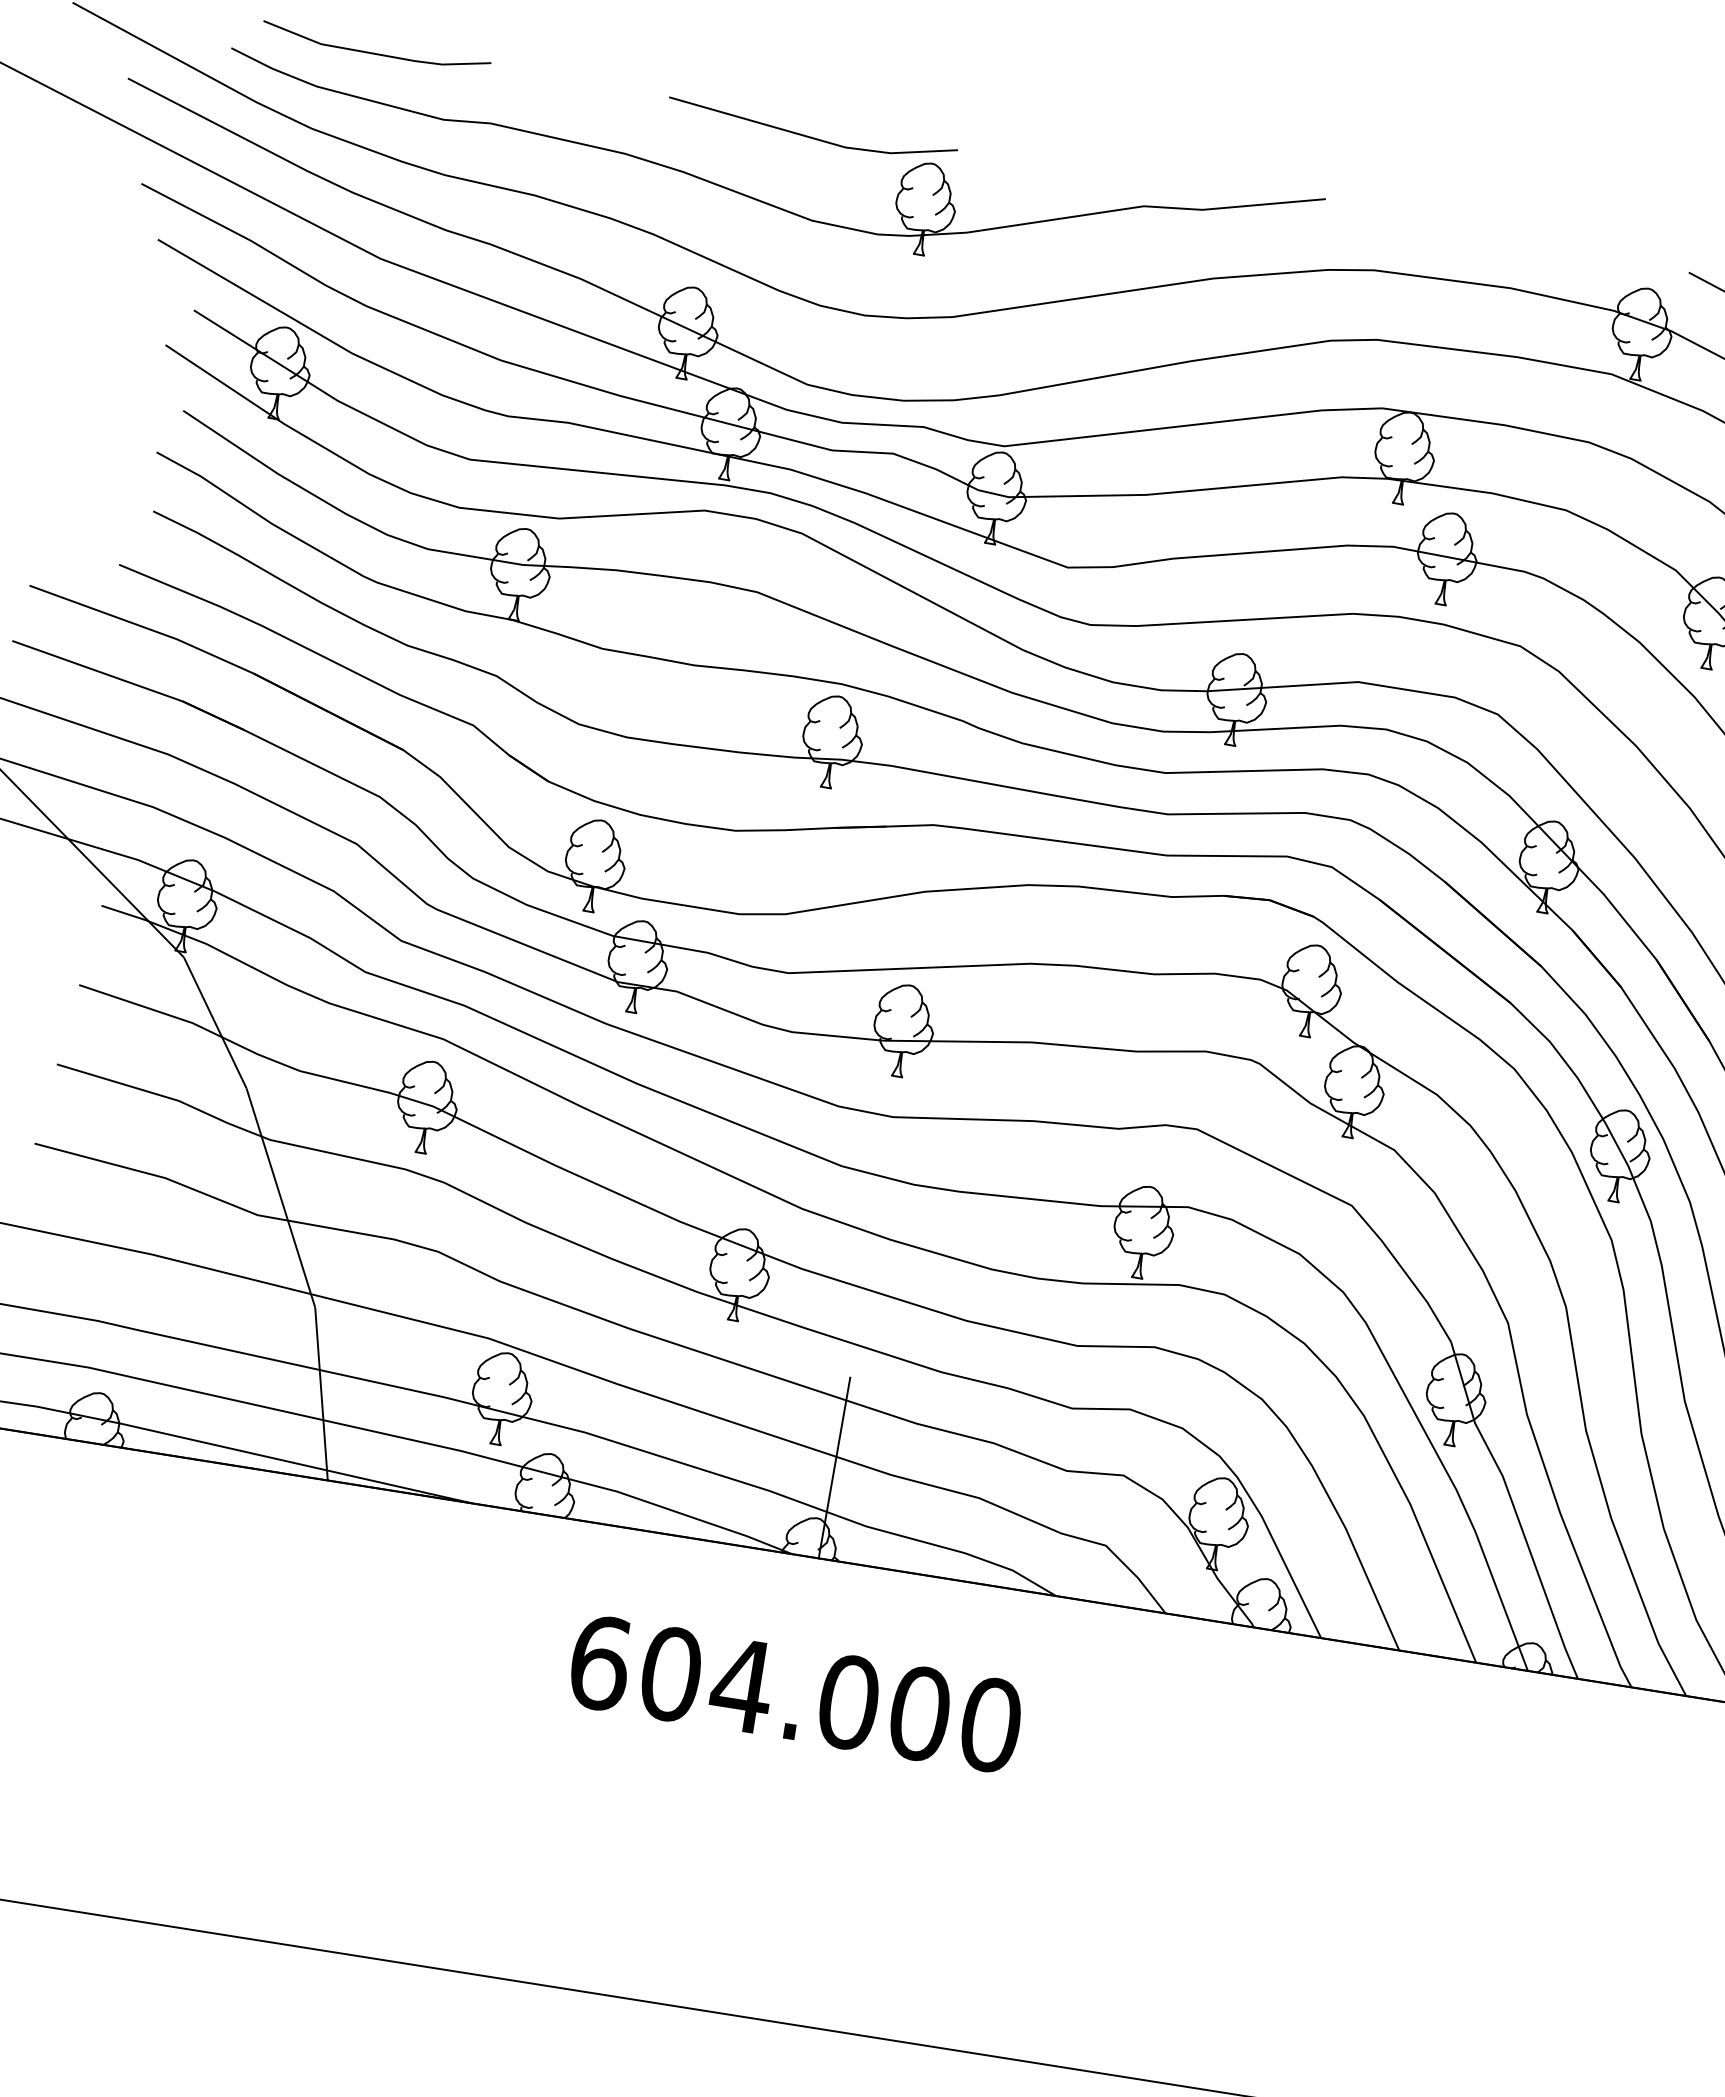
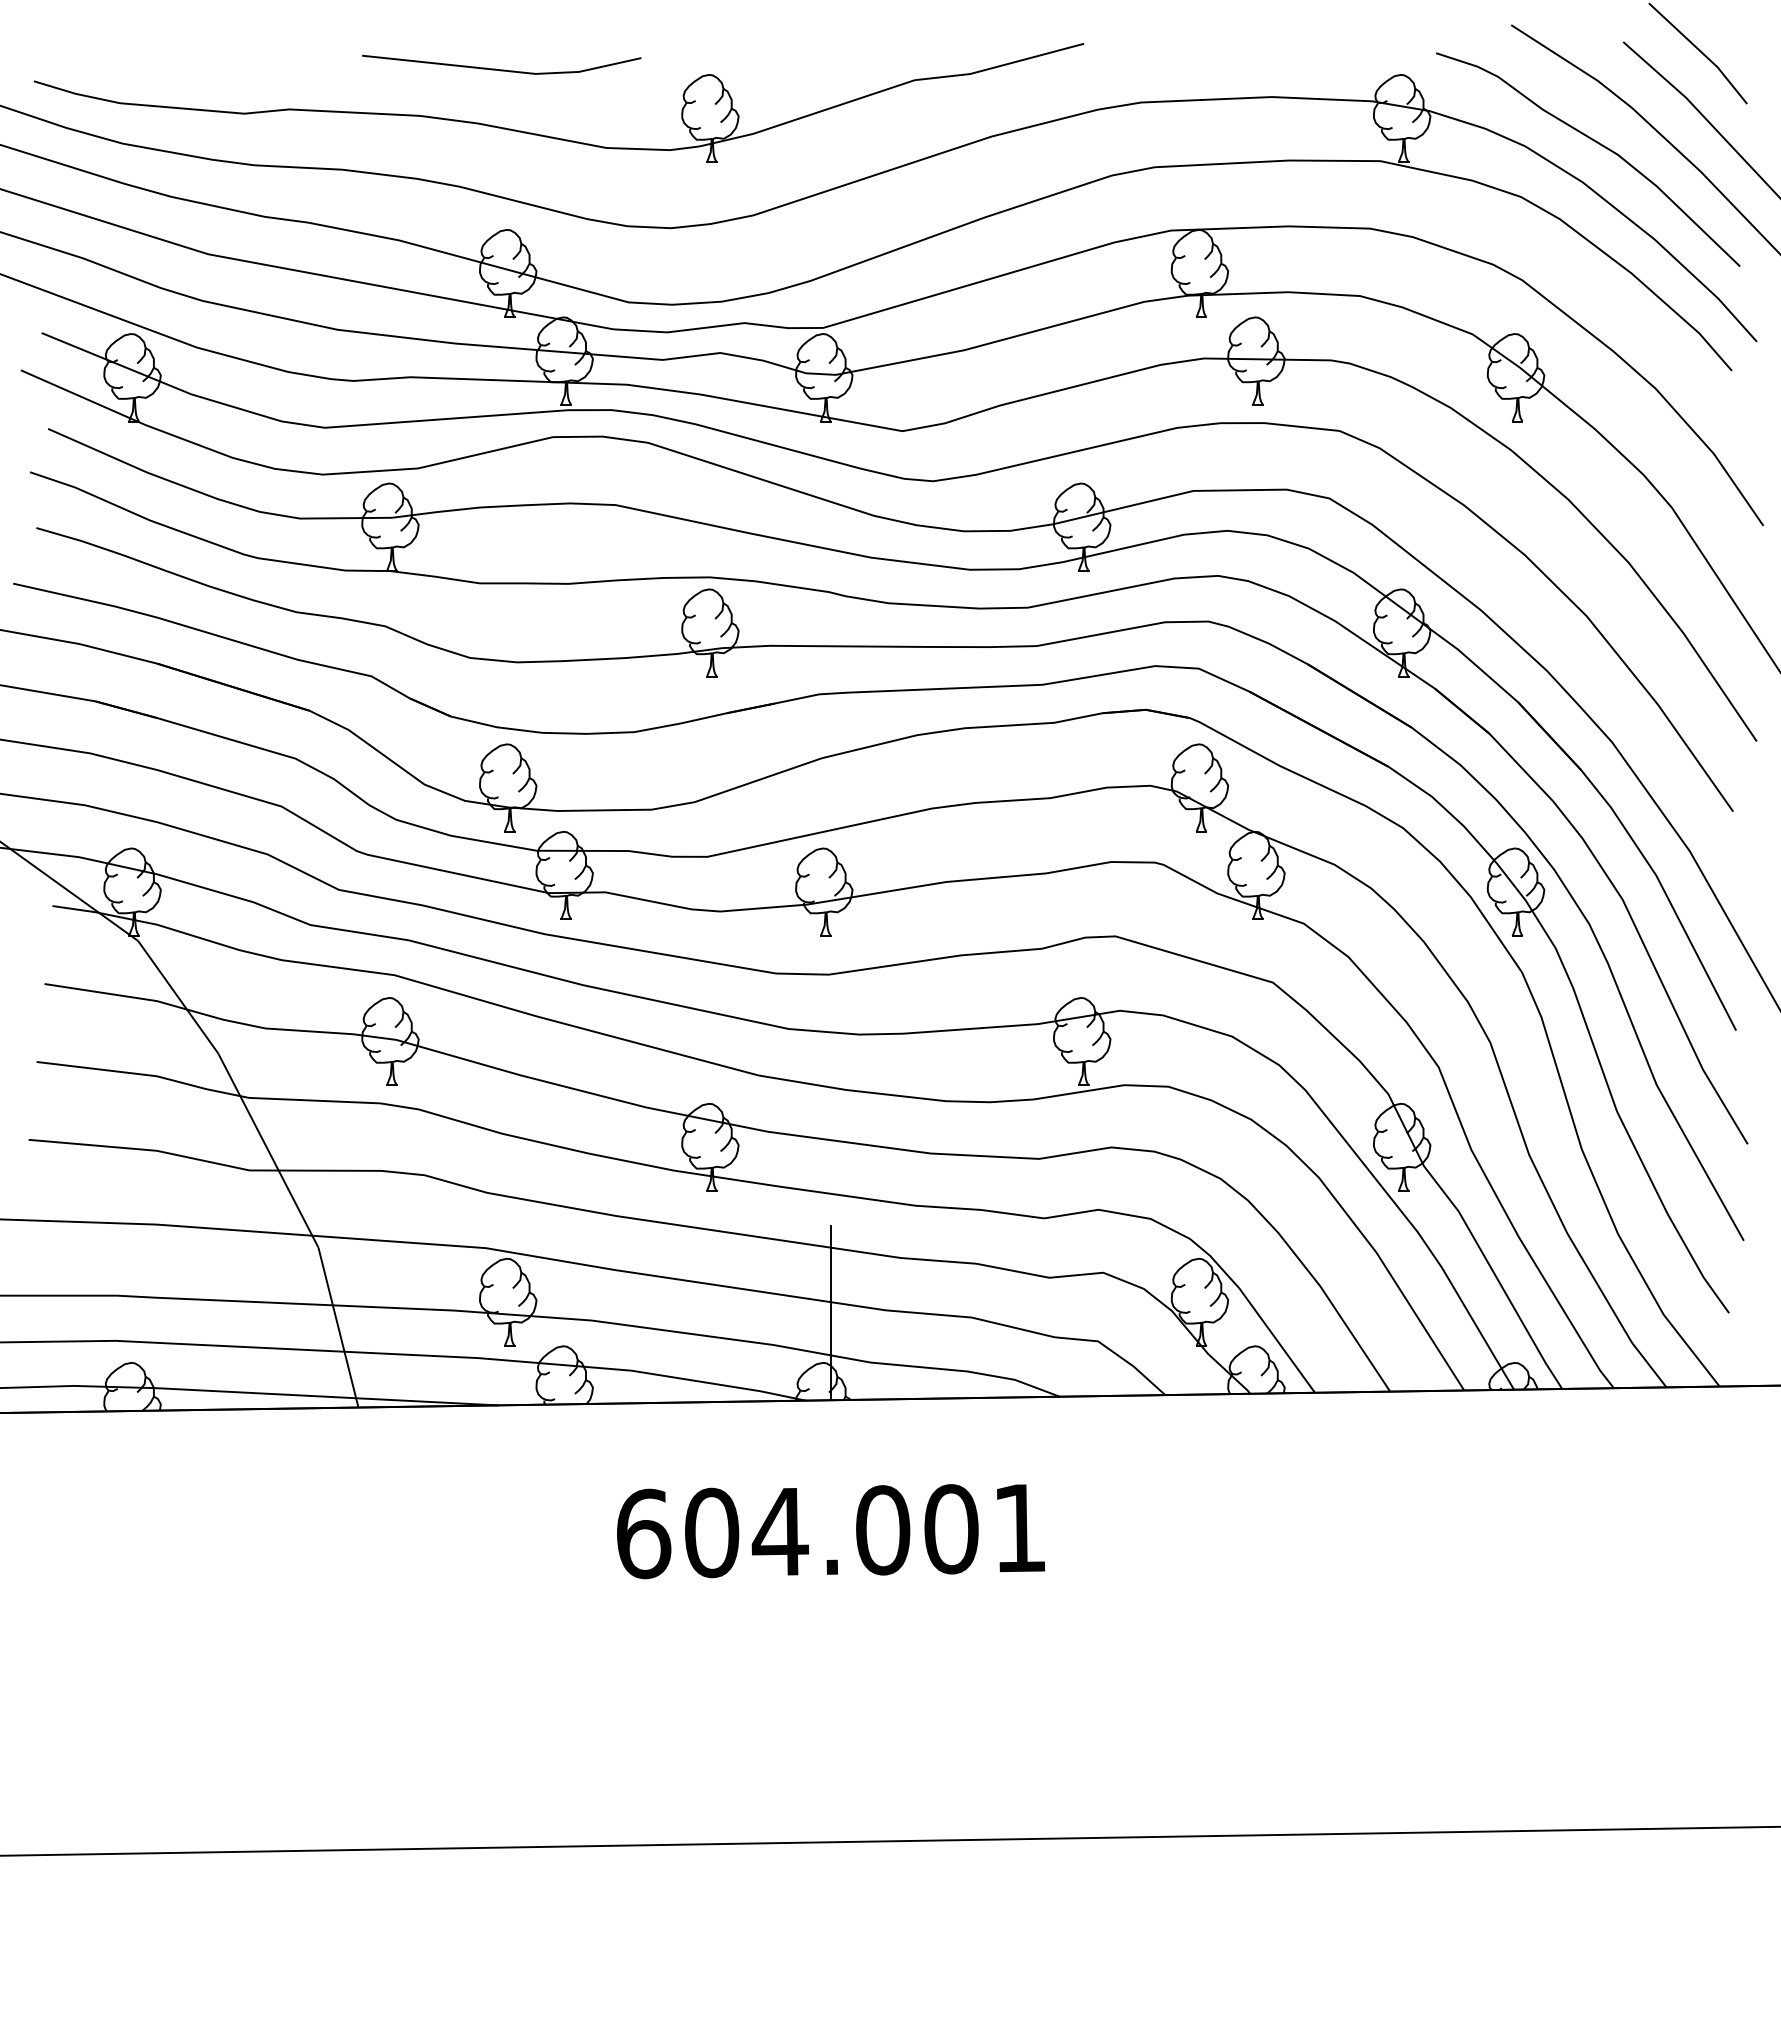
line: (375, 53) -> (169, 62), removed
line: (811, 136) -> (501, 69), moved
text: (991, 1725) -> (1020, 1528), 604.000 -> 604.001

